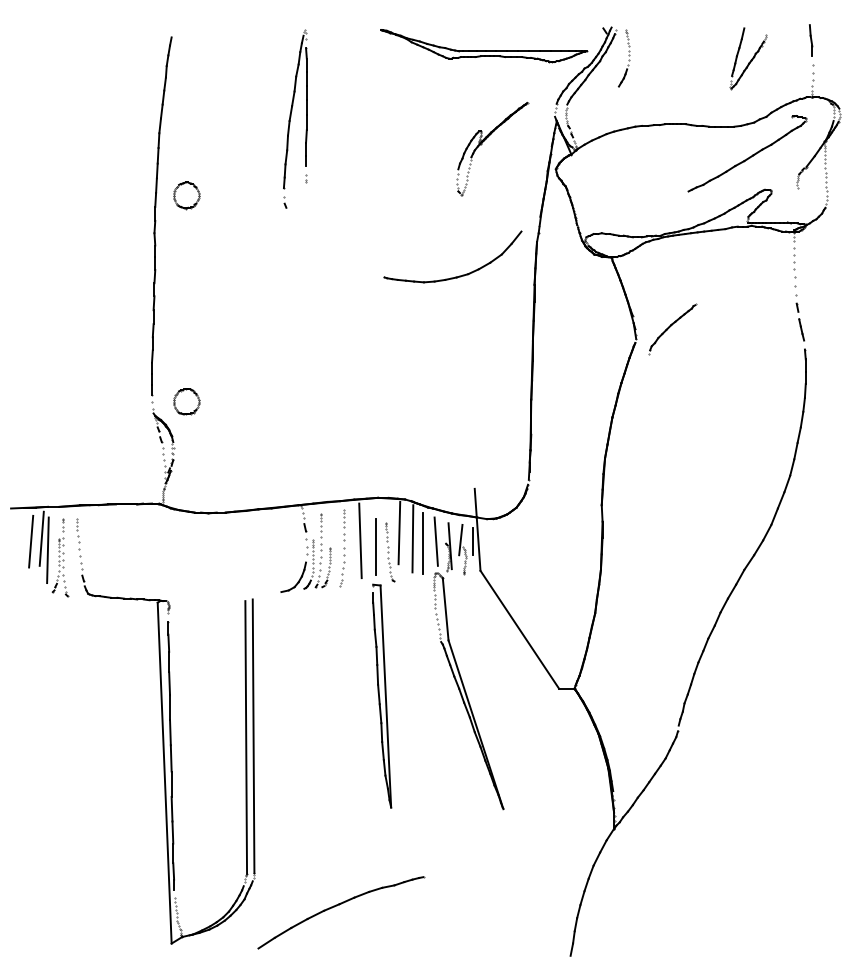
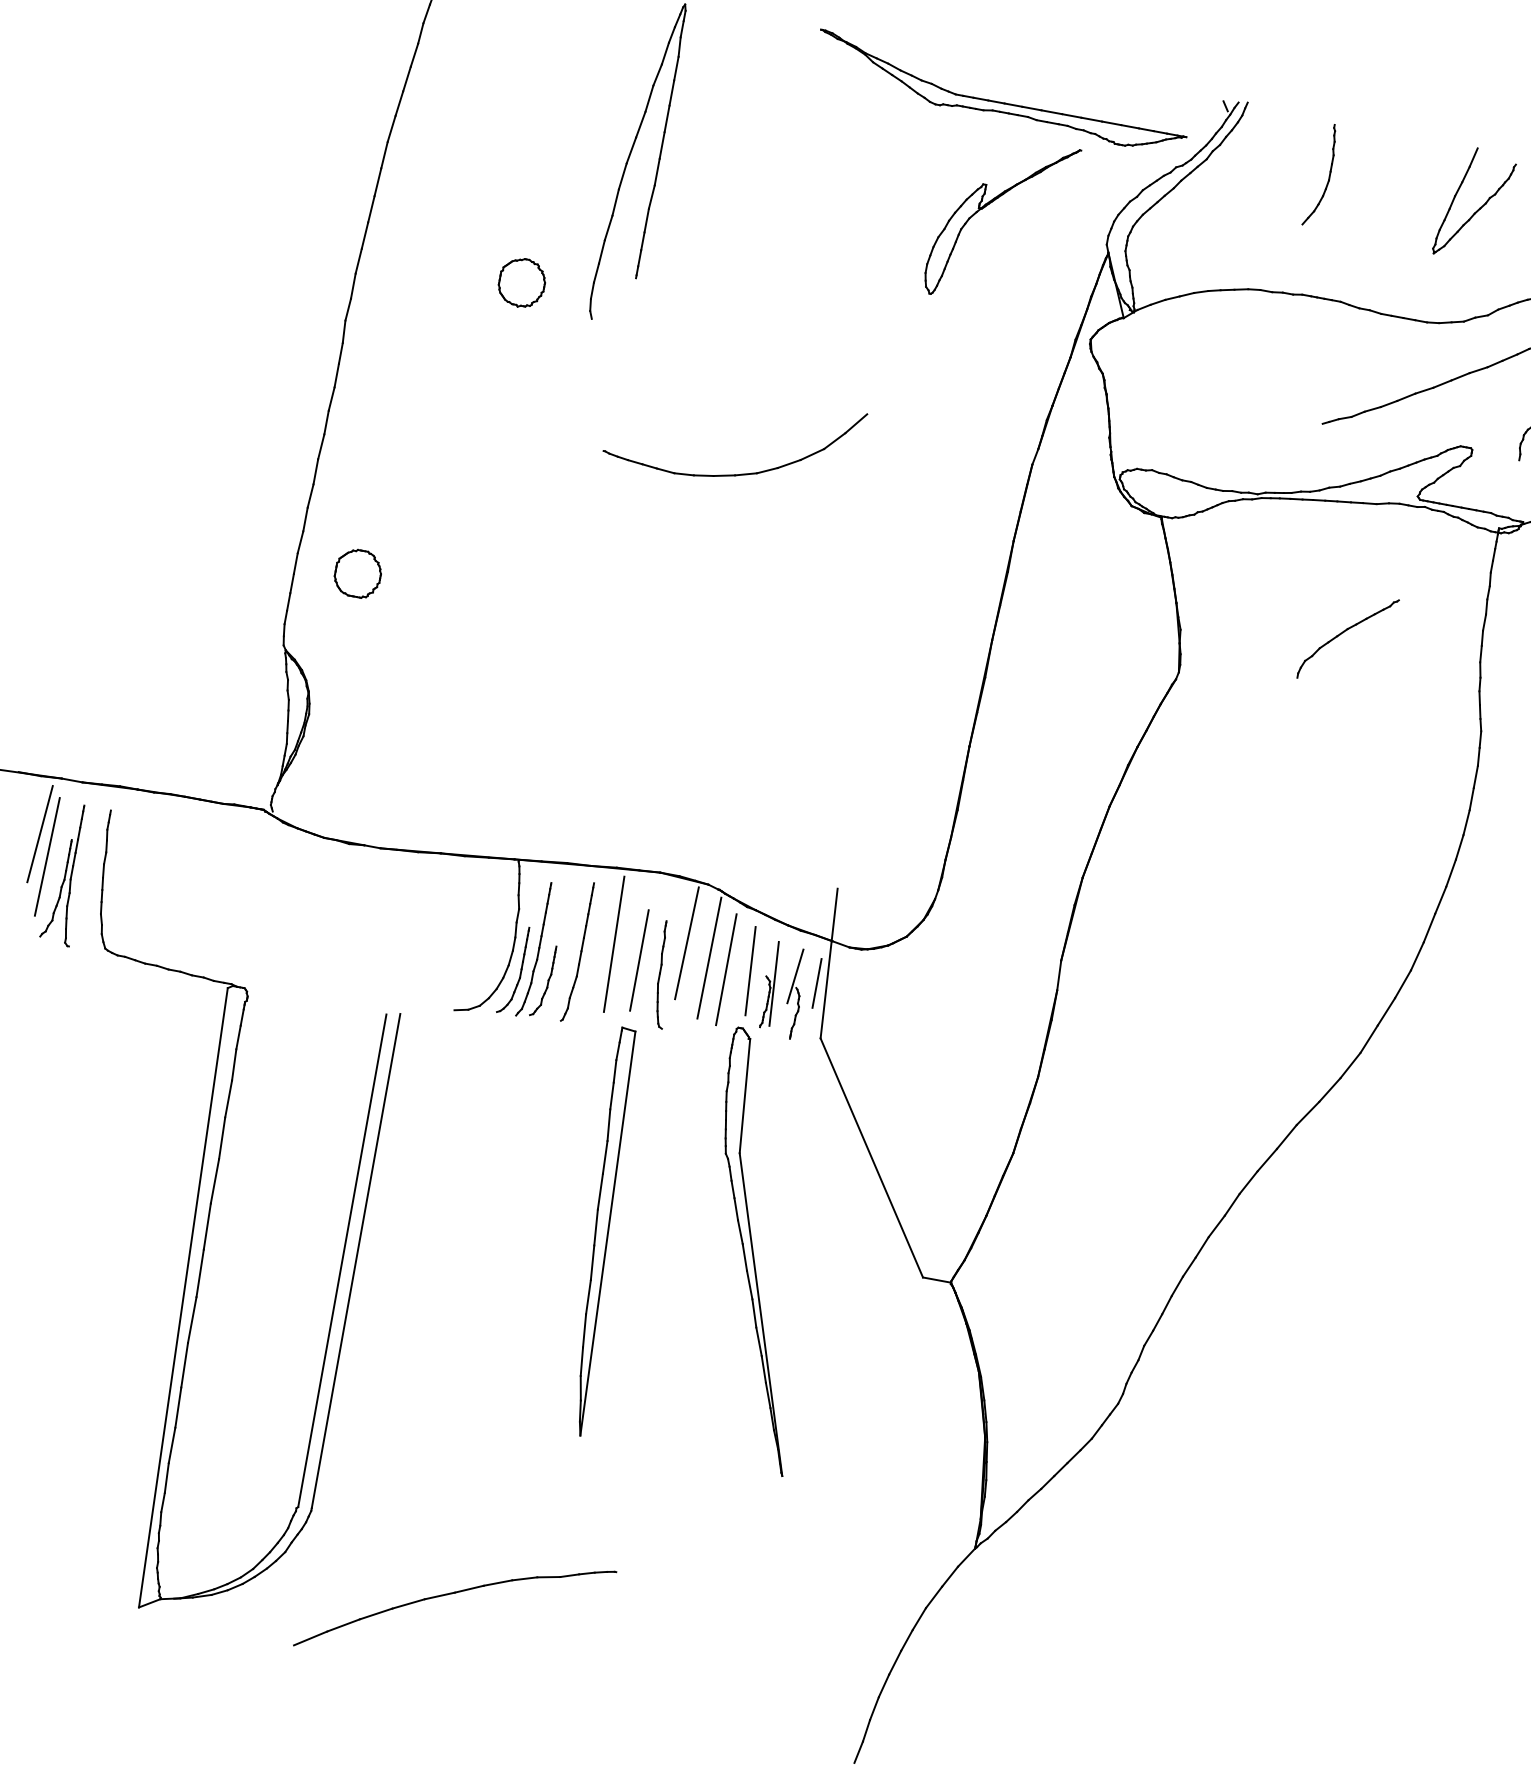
part: (623, 58) -> (1320, 175), moved
part: (485, 140) -> (992, 204), moved
part: (186, 195) -> (522, 283), moved
part: (455, 276) -> (733, 473), moved
part: (672, 329) -> (1348, 637), moved
part: (186, 401) -> (358, 573), moved
line: (31, 541) -> (20, 835), removed

